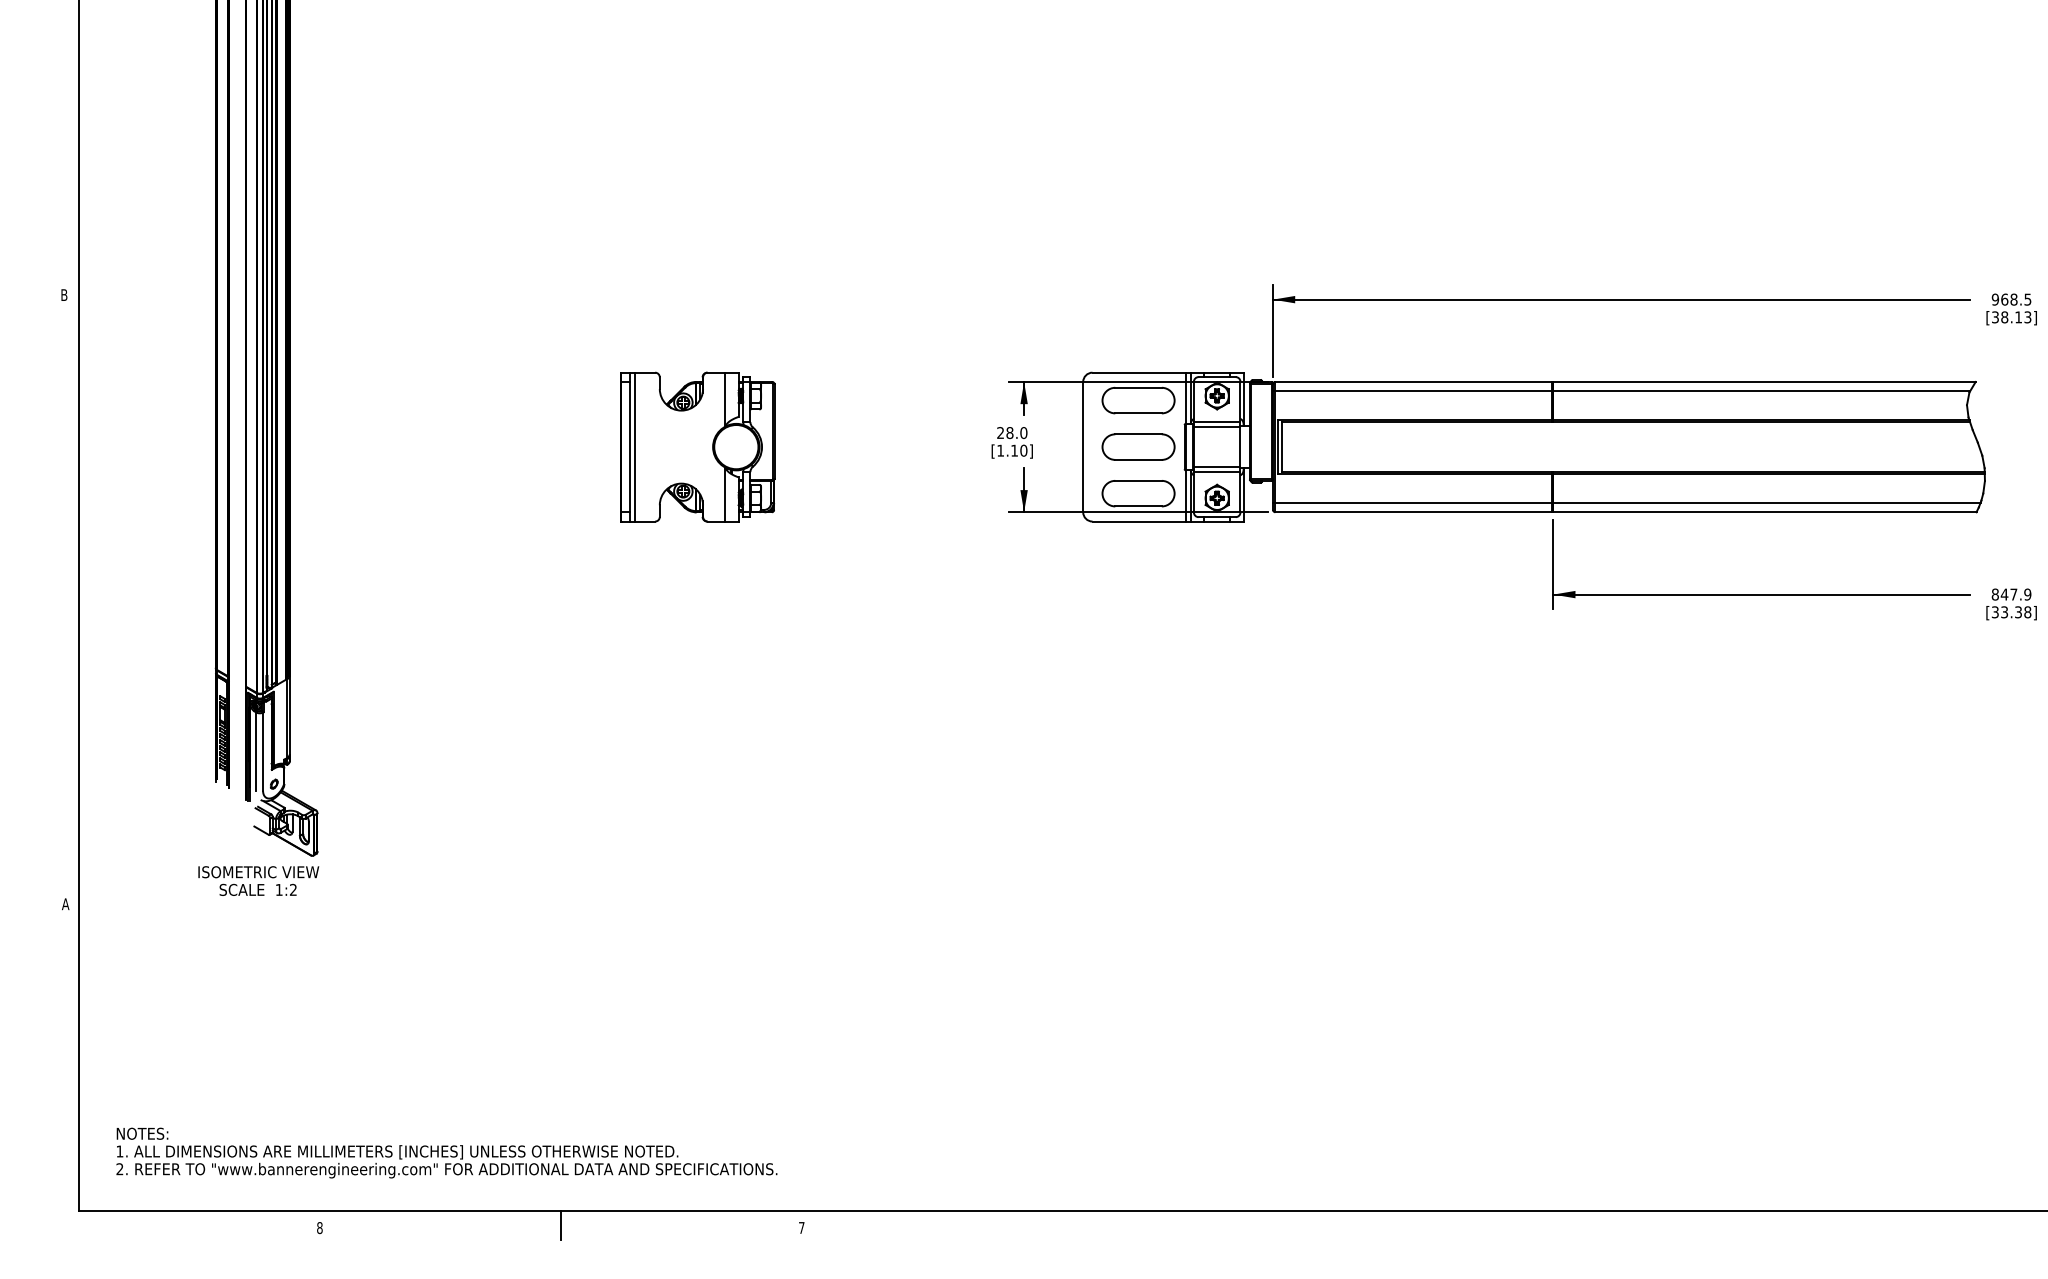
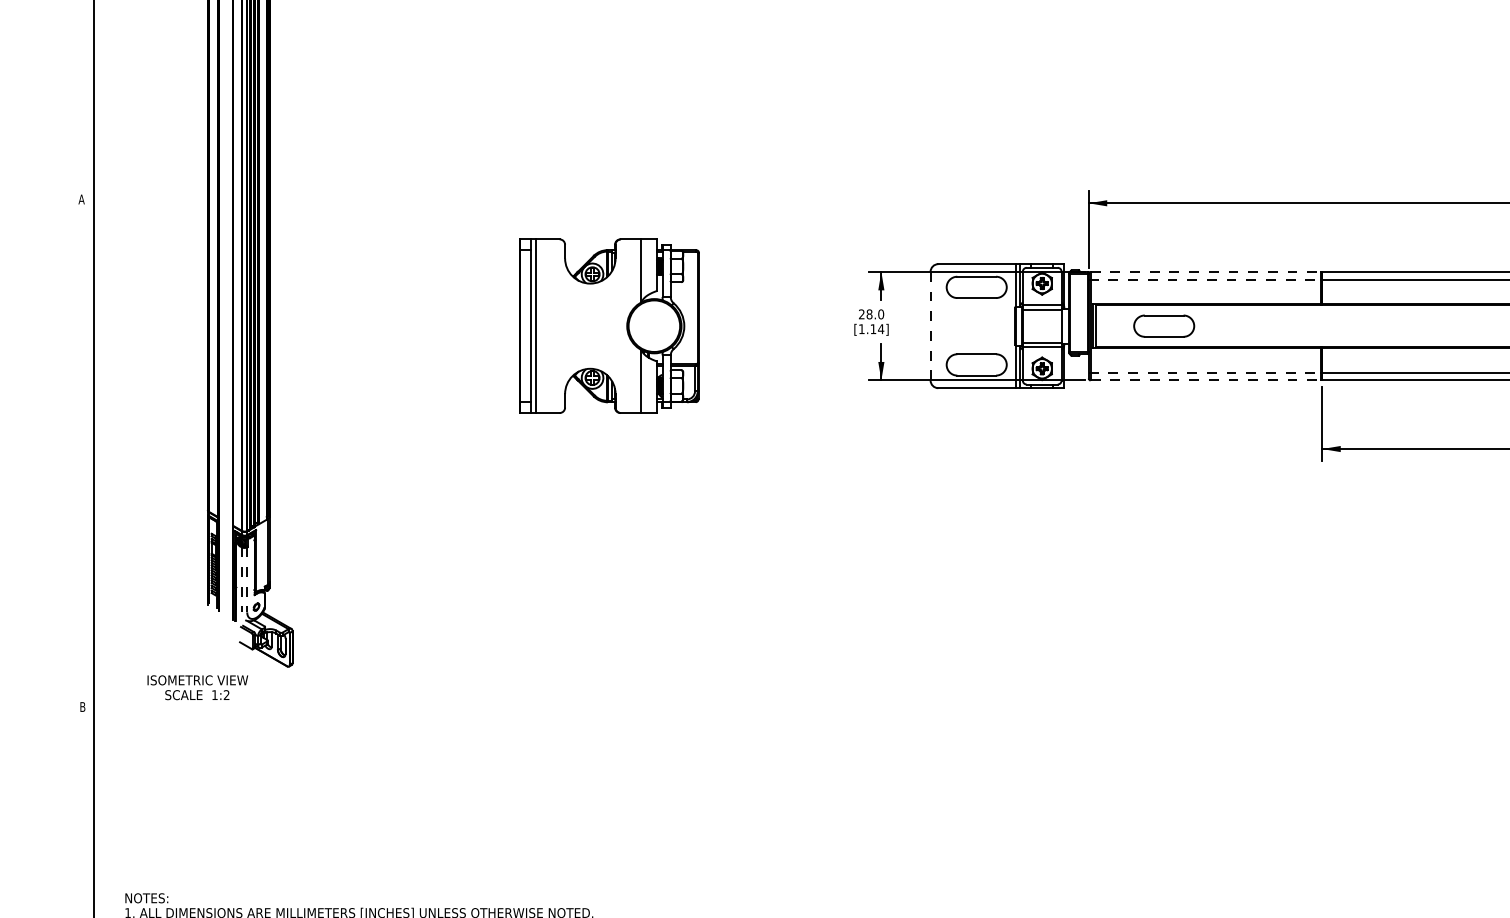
text: (63, 294) -> (80, 198), B -> A
line: (1414, 381) -> (1206, 271), solid -> dashed
line: (1412, 391) -> (1204, 279), solid -> dashed
part: (697, 446) -> (609, 325), size x1.4
part: (1138, 446) -> (1164, 325), moved
line: (1083, 447) -> (930, 326), solid -> dashed
text: (1023, 450) -> (880, 328), [1.10] -> [1.14]
line: (1412, 502) -> (1204, 372), solid -> dashed
line: (1414, 512) -> (1206, 380), solid -> dashed
line: (256, 752) -> (241, 580), solid -> dashed
line: (263, 752) -> (247, 580), solid -> dashed
text: (258, 880) -> (197, 687), moved
text: (65, 904) -> (82, 707), A -> B

